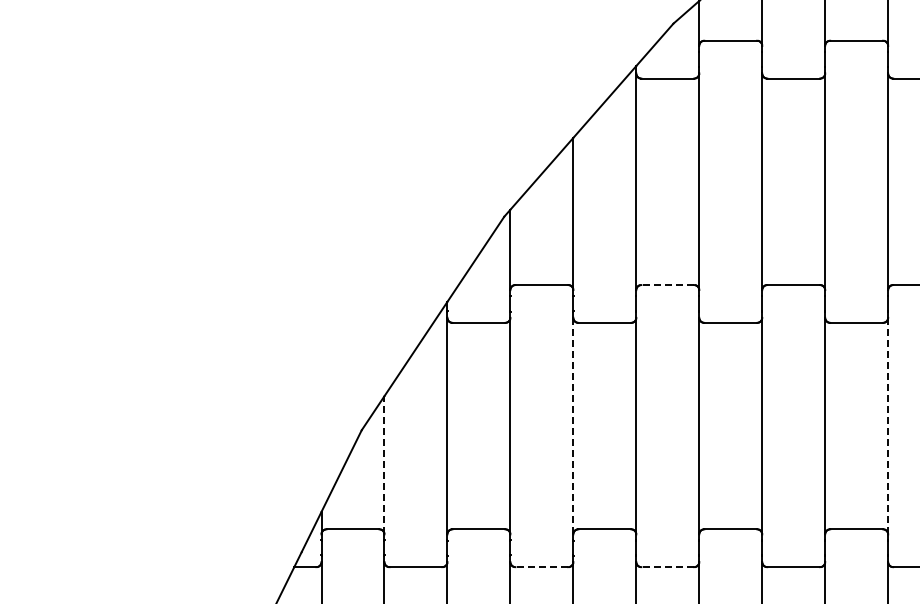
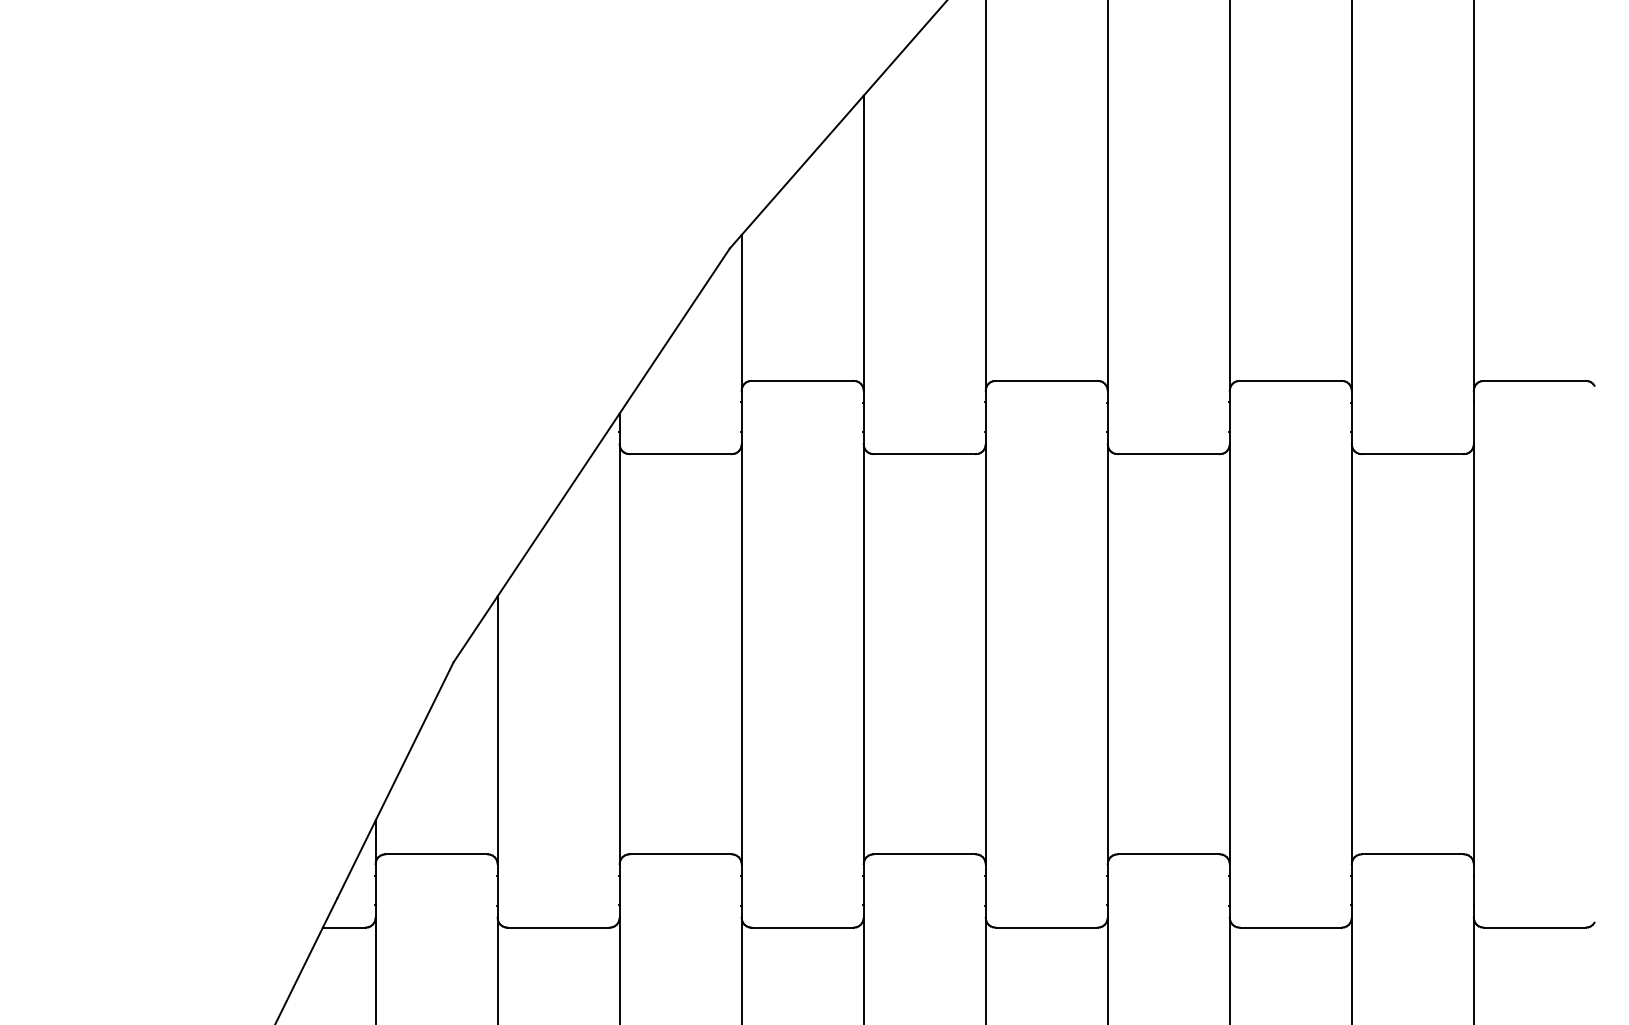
line: (667, 285) -> (1046, 381), dashed -> solid
line: (573, 425) -> (864, 653), dashed -> solid
line: (888, 425) -> (1474, 653), dashed -> solid
line: (384, 464) -> (497, 728), dashed -> solid
line: (541, 567) -> (801, 928), dashed -> solid
line: (667, 567) -> (1046, 928), dashed -> solid

